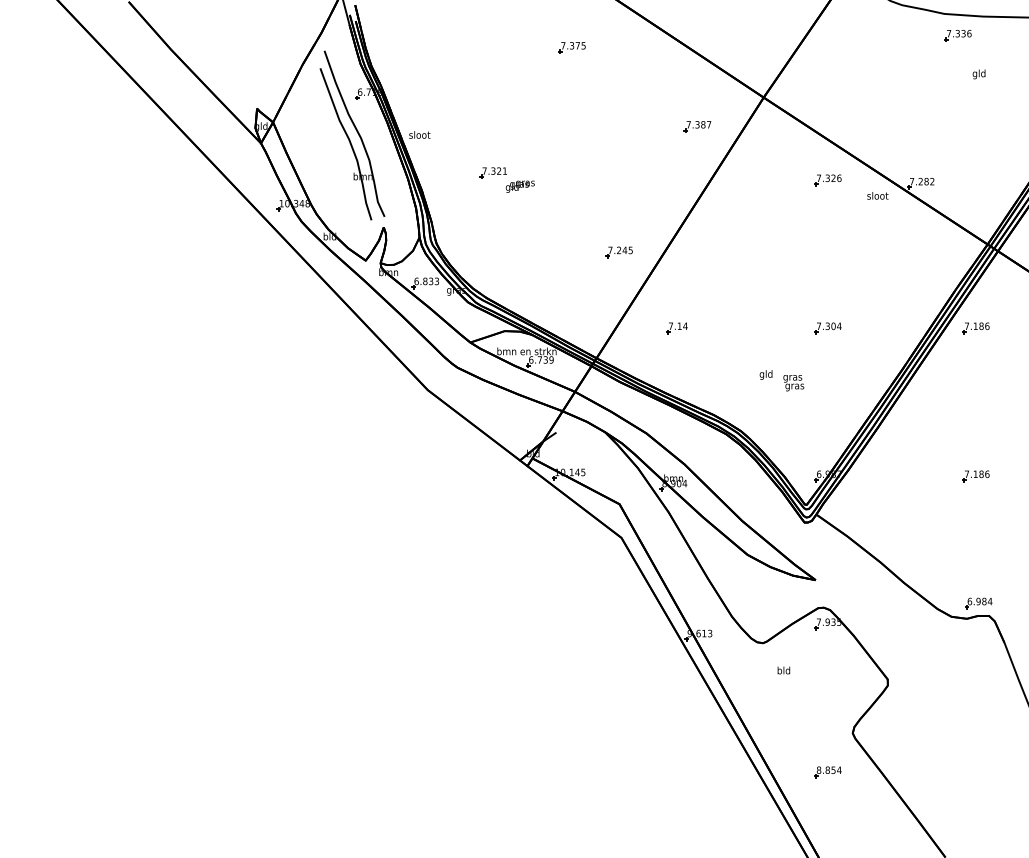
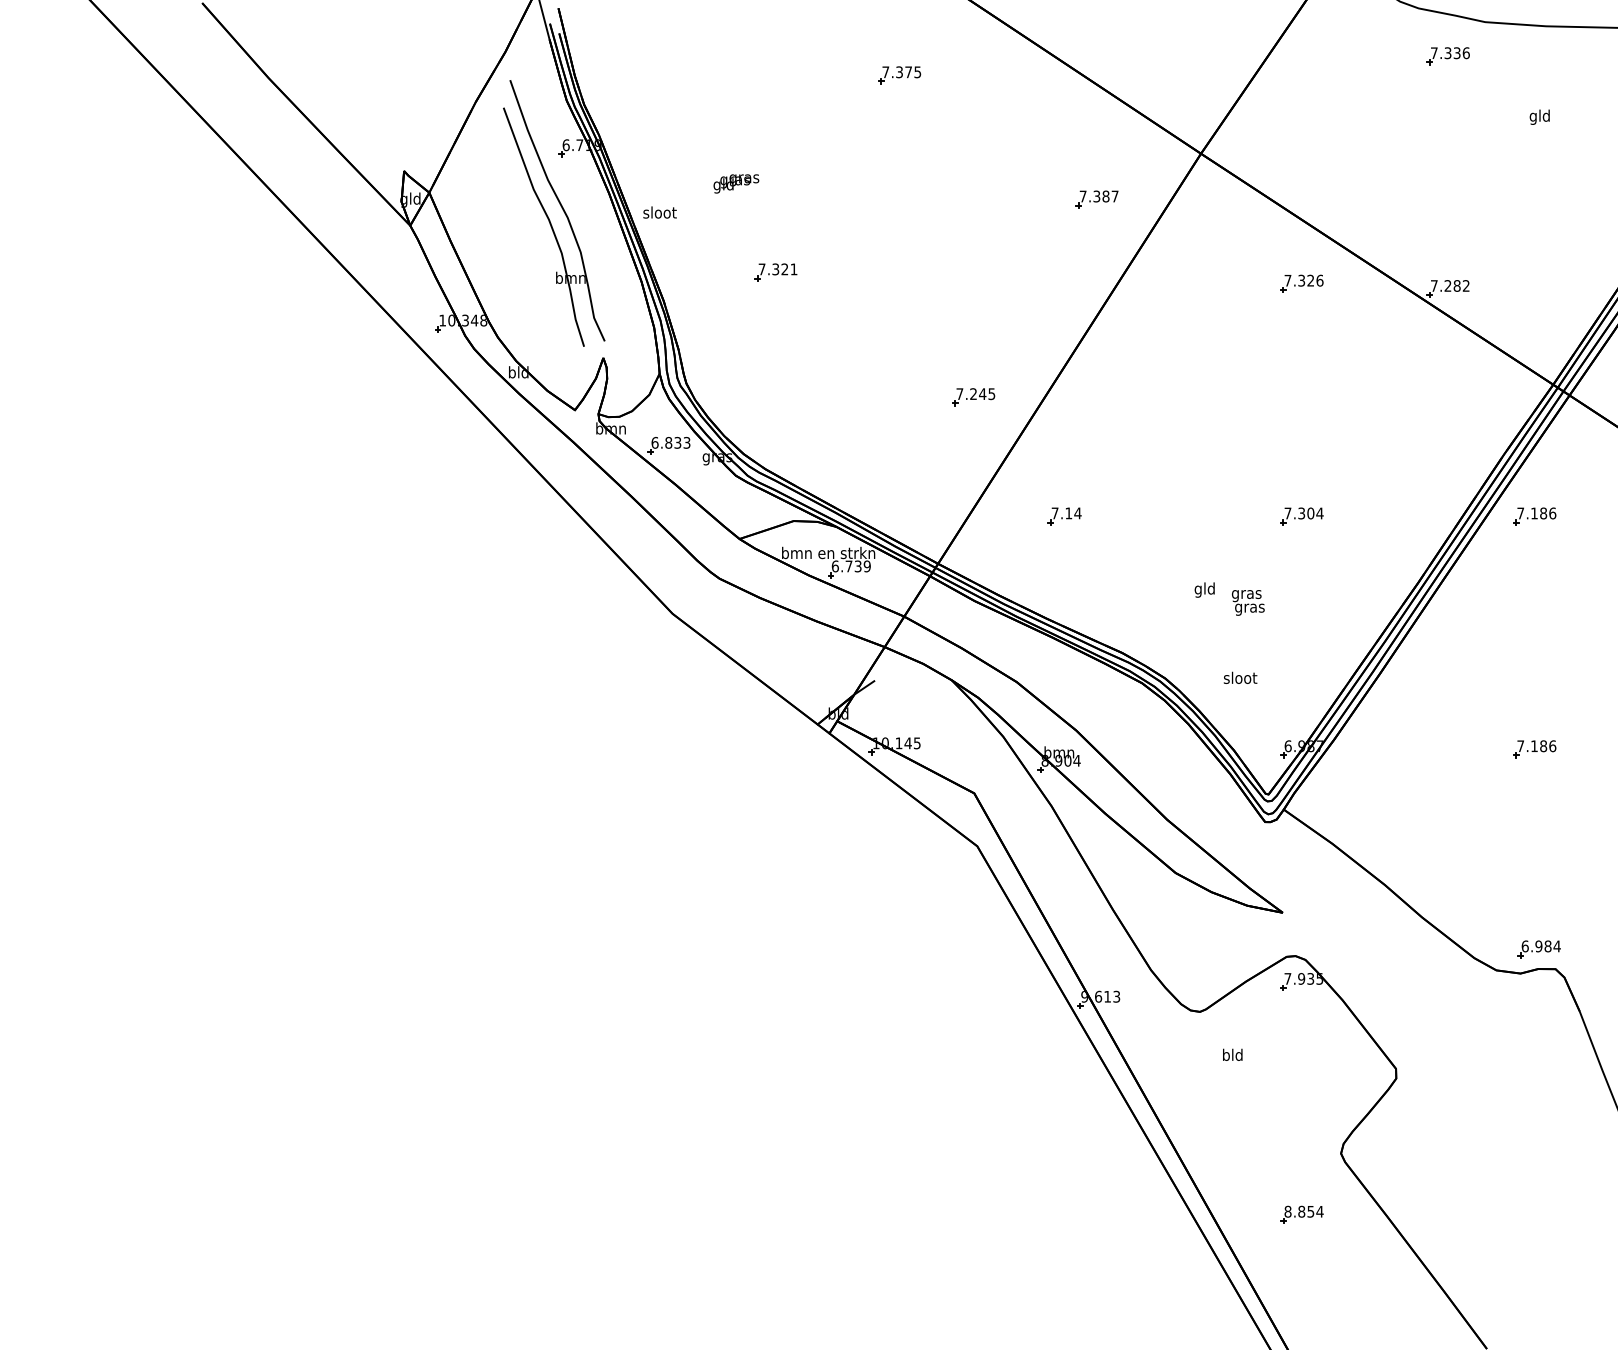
part: (957, 35) -> (1447, 56), moved
text: (519, 186) -> (735, 183), moved
text: (877, 195) -> (1239, 677), moved

